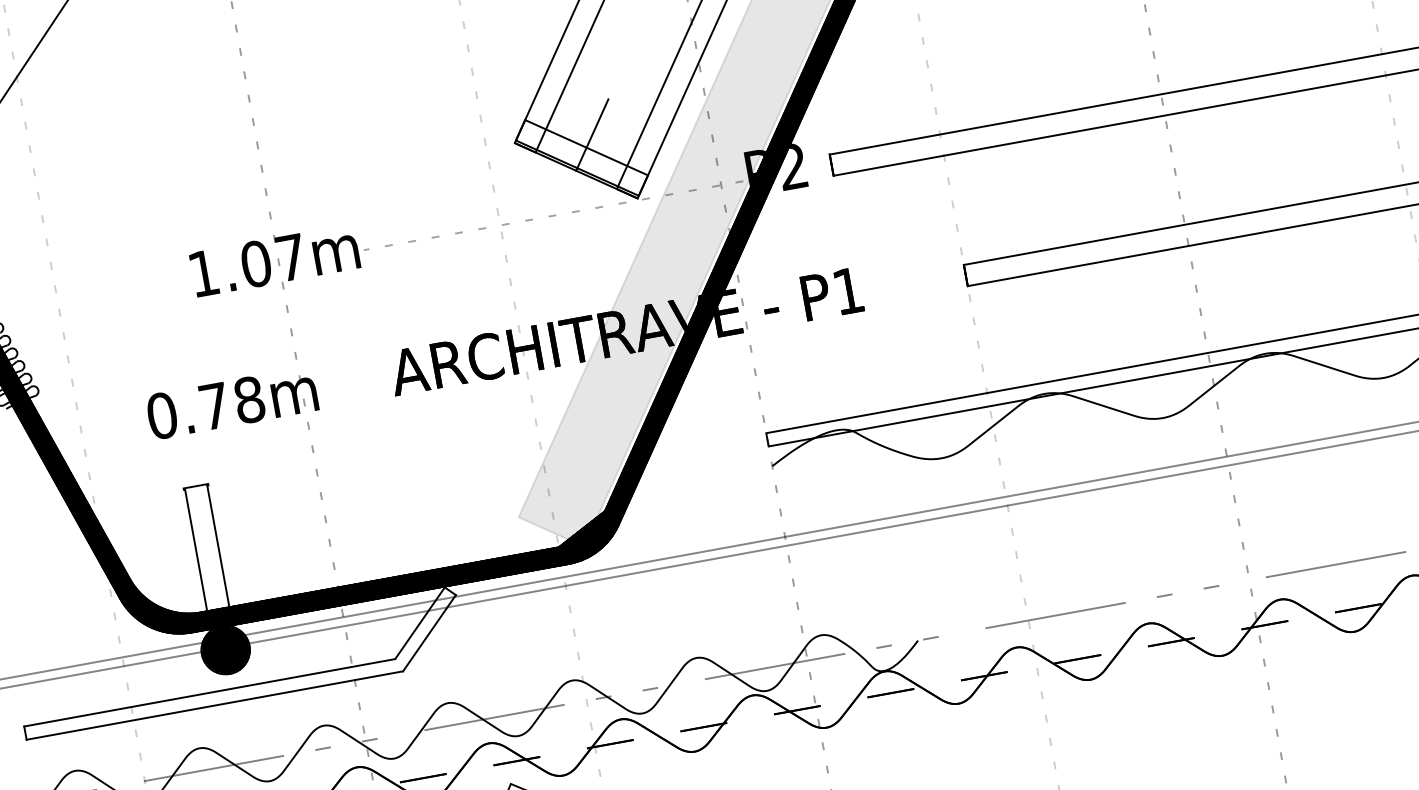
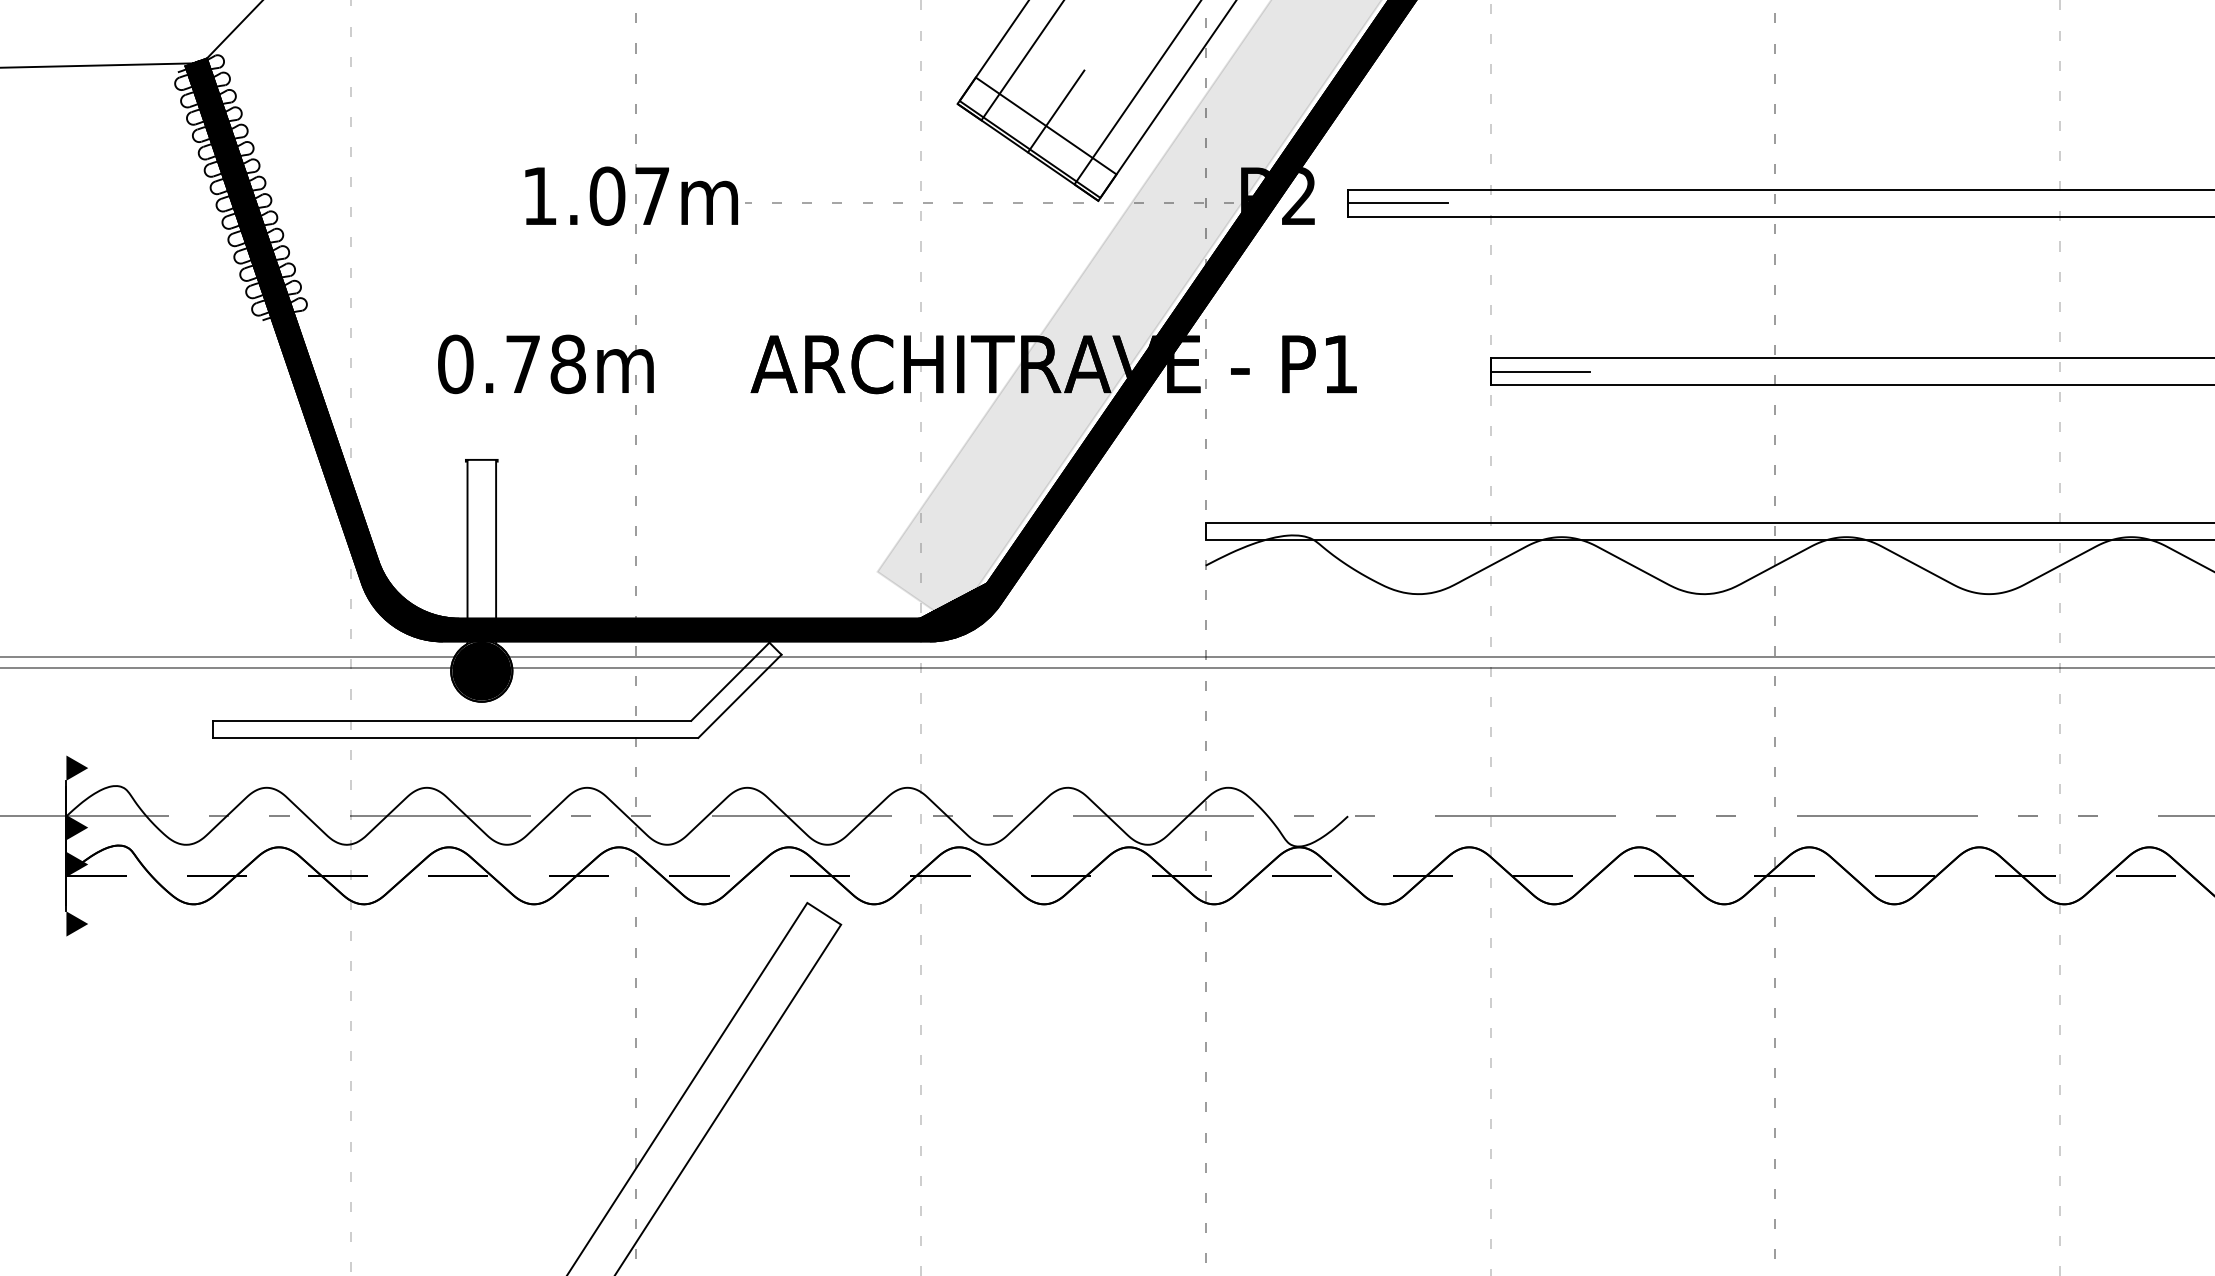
line: (870, 158) -> (1397, 203), added
line: (1003, 268) -> (1539, 371), added

